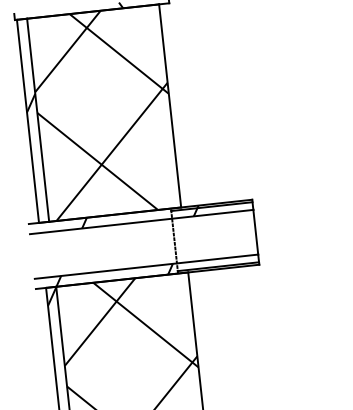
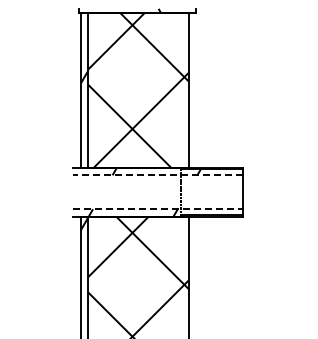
line: (141, 222) -> (157, 175), solid -> dashed
line: (146, 267) -> (157, 209), solid -> dashed

